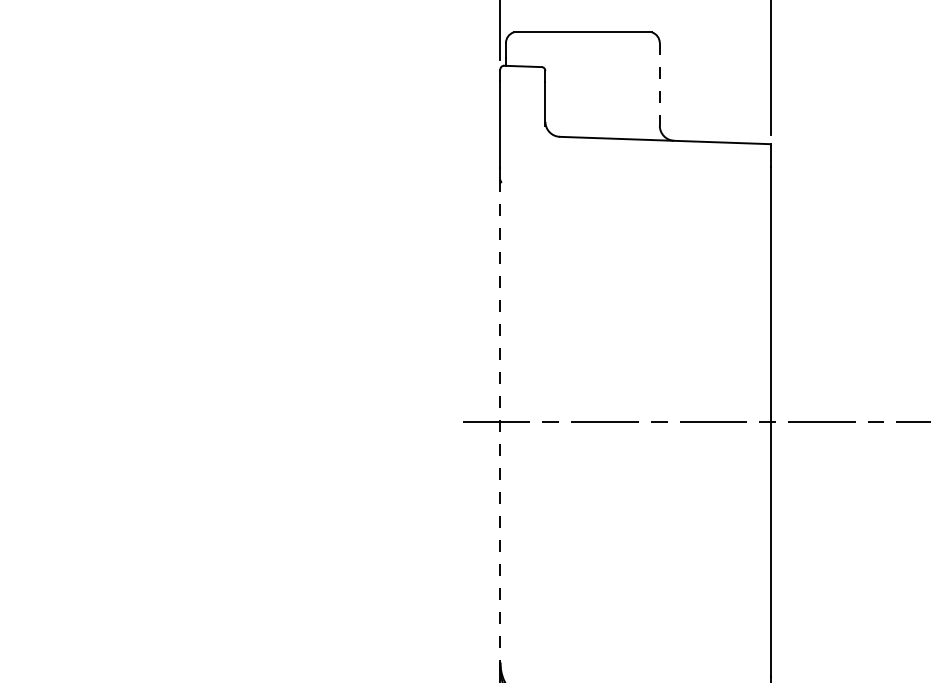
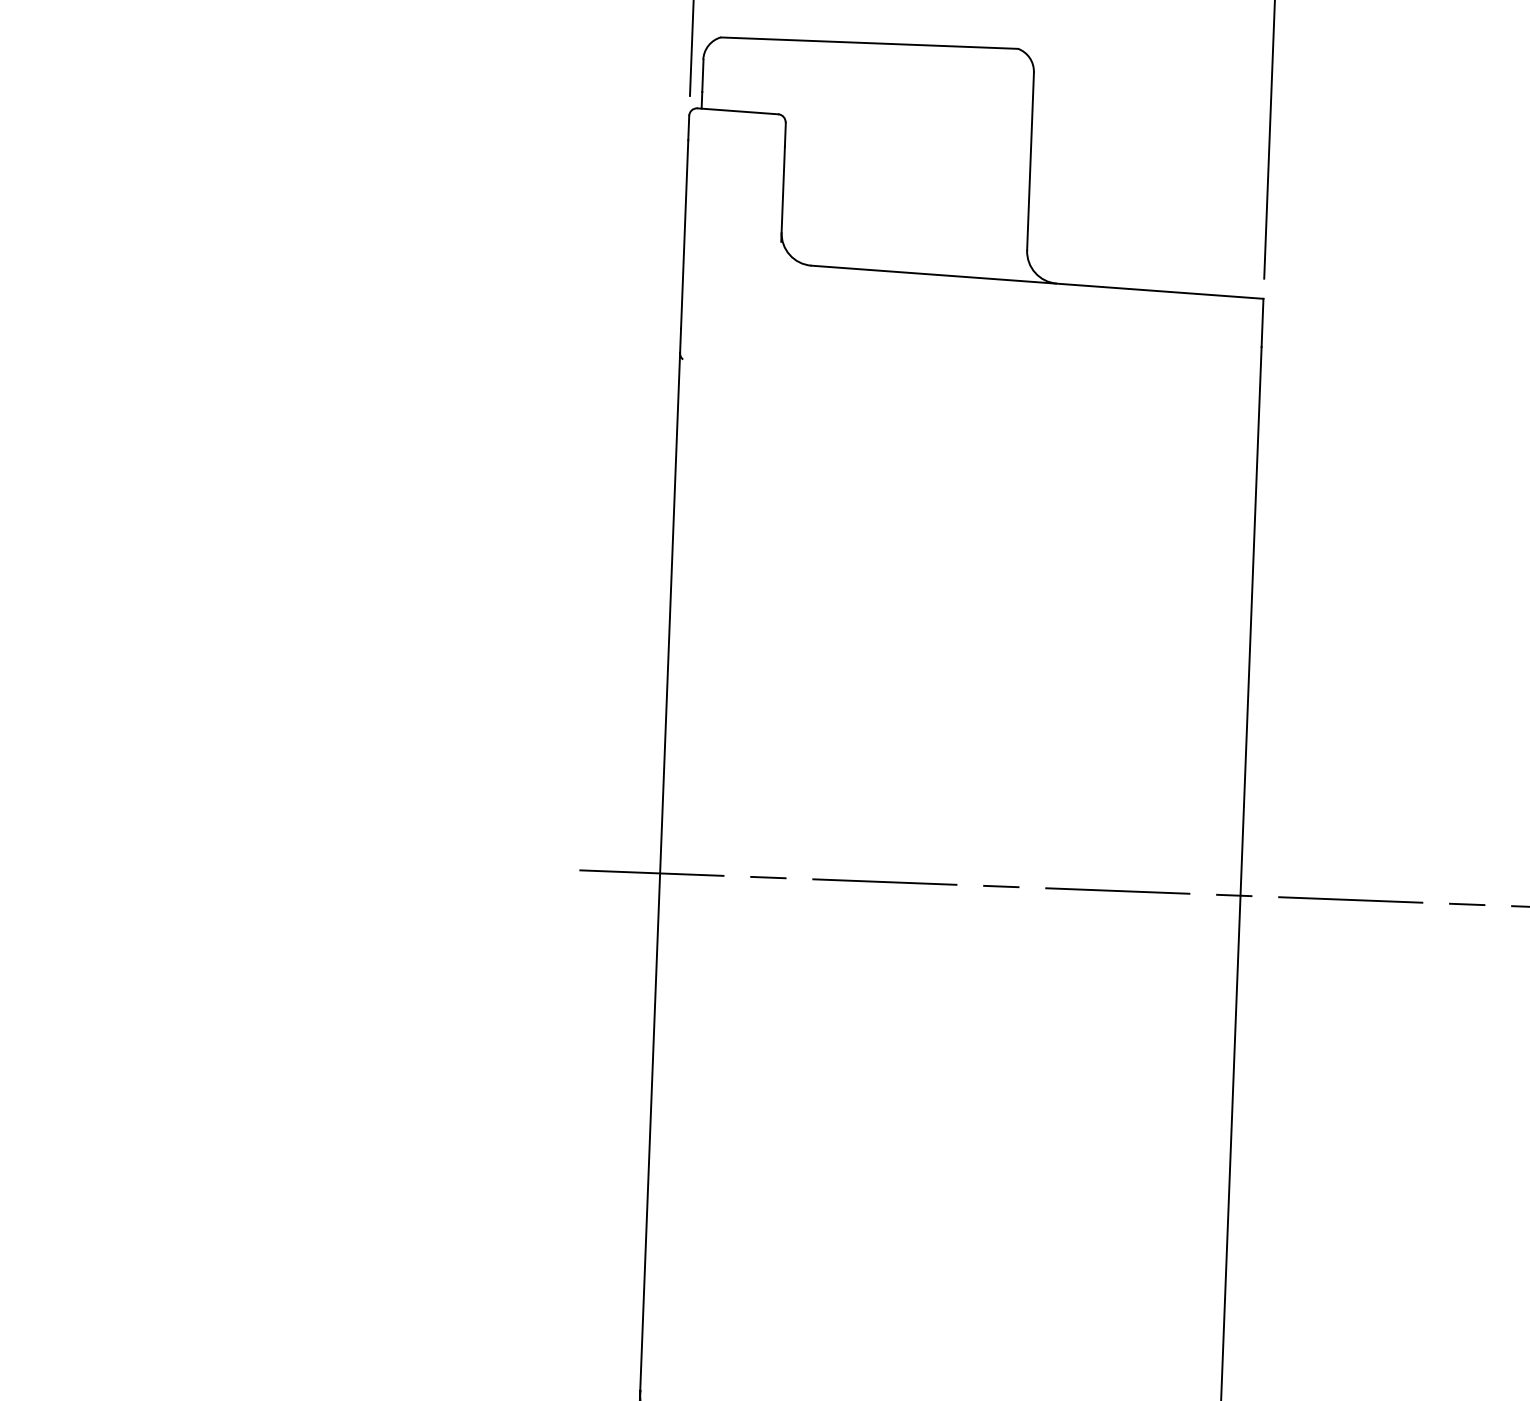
line: (659, 84) -> (1029, 161), dashed -> solid
line: (500, 421) -> (660, 872), dashed -> solid

